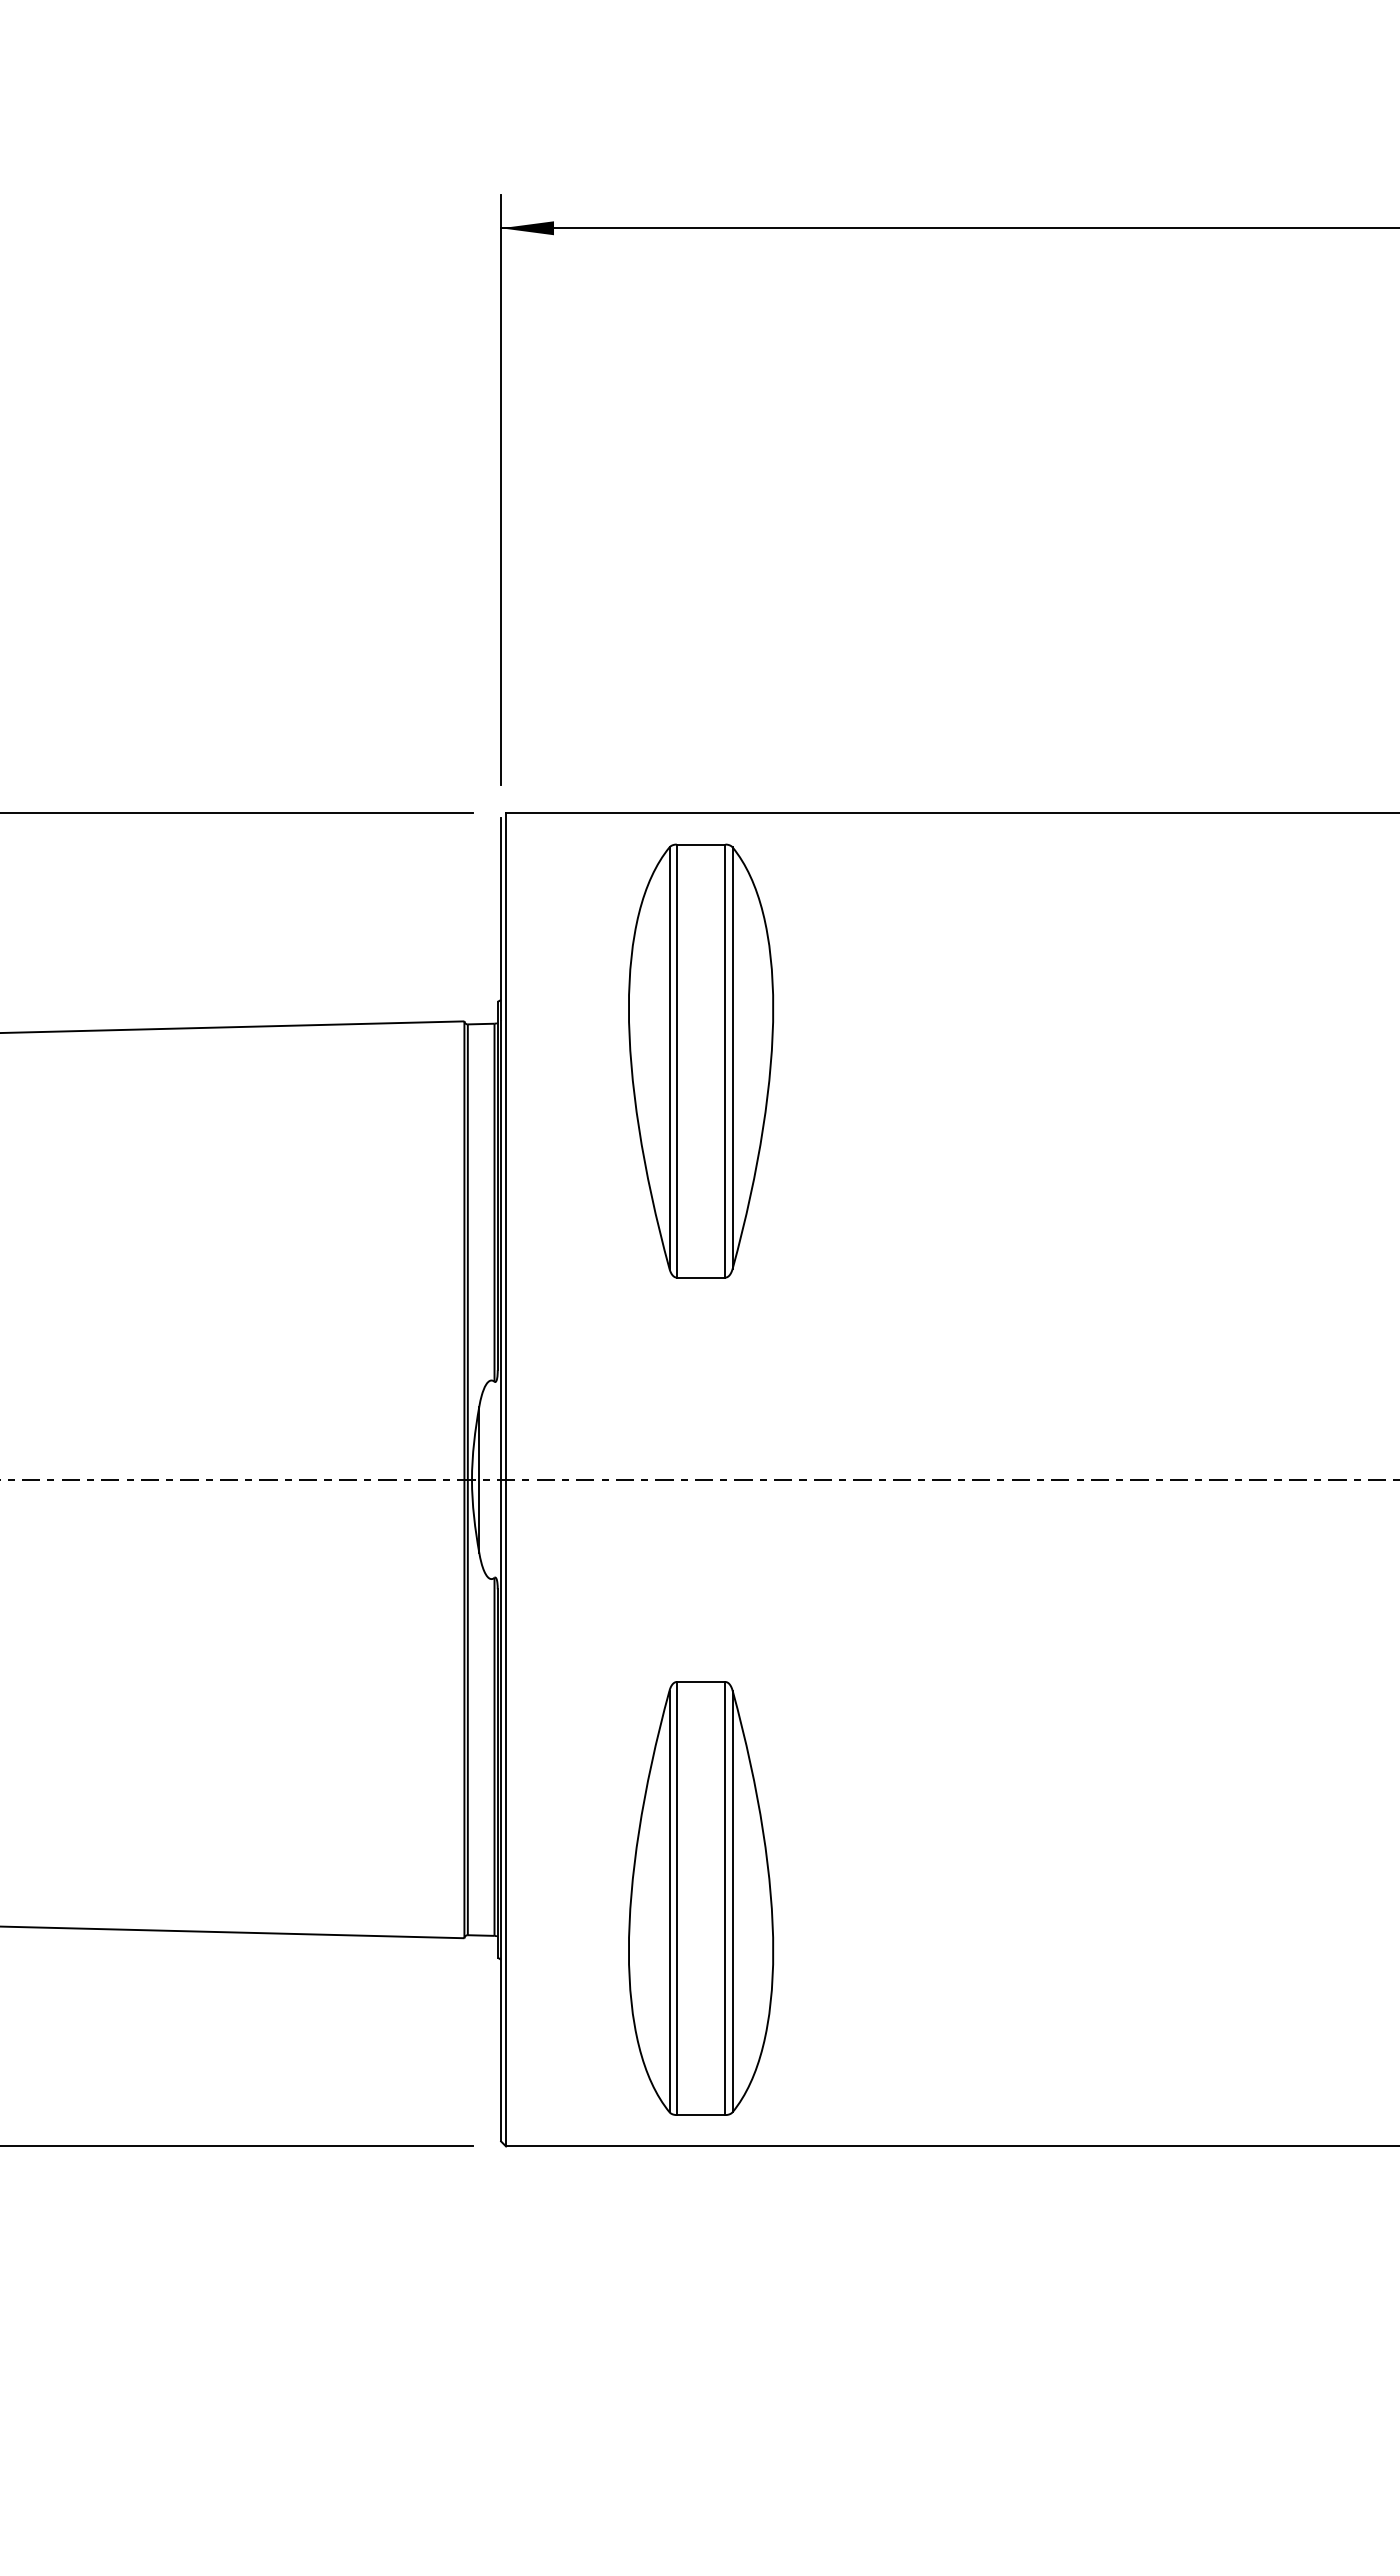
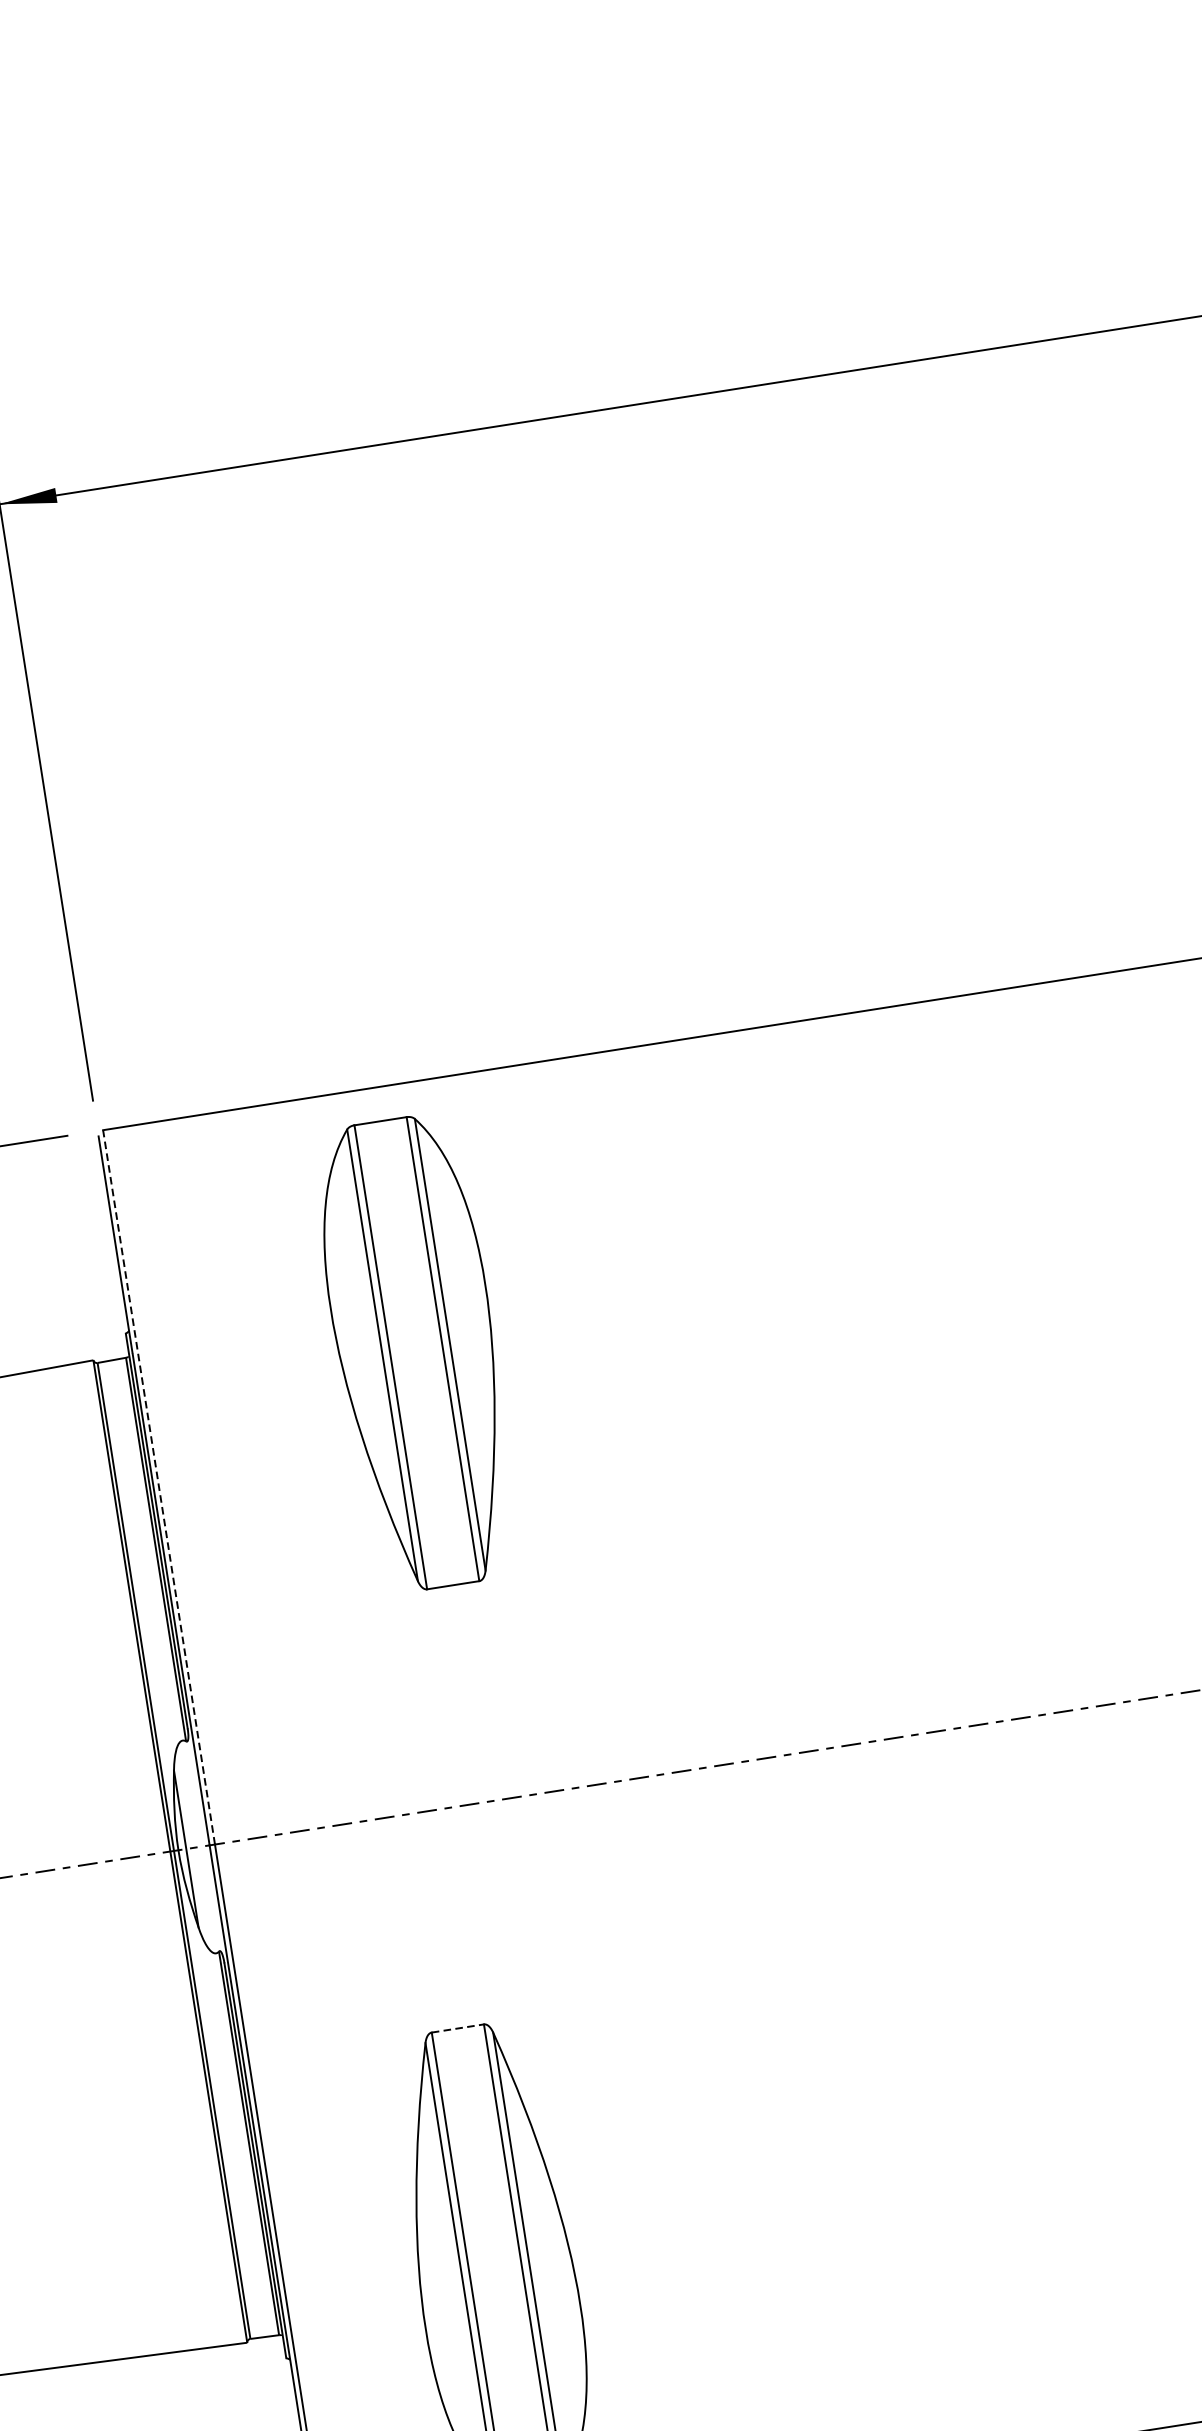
part: (701, 1060) -> (417, 1352), moved
line: (506, 1145) -> (159, 1486), solid -> dashed
line: (701, 1682) -> (458, 2028), solid -> dashed

